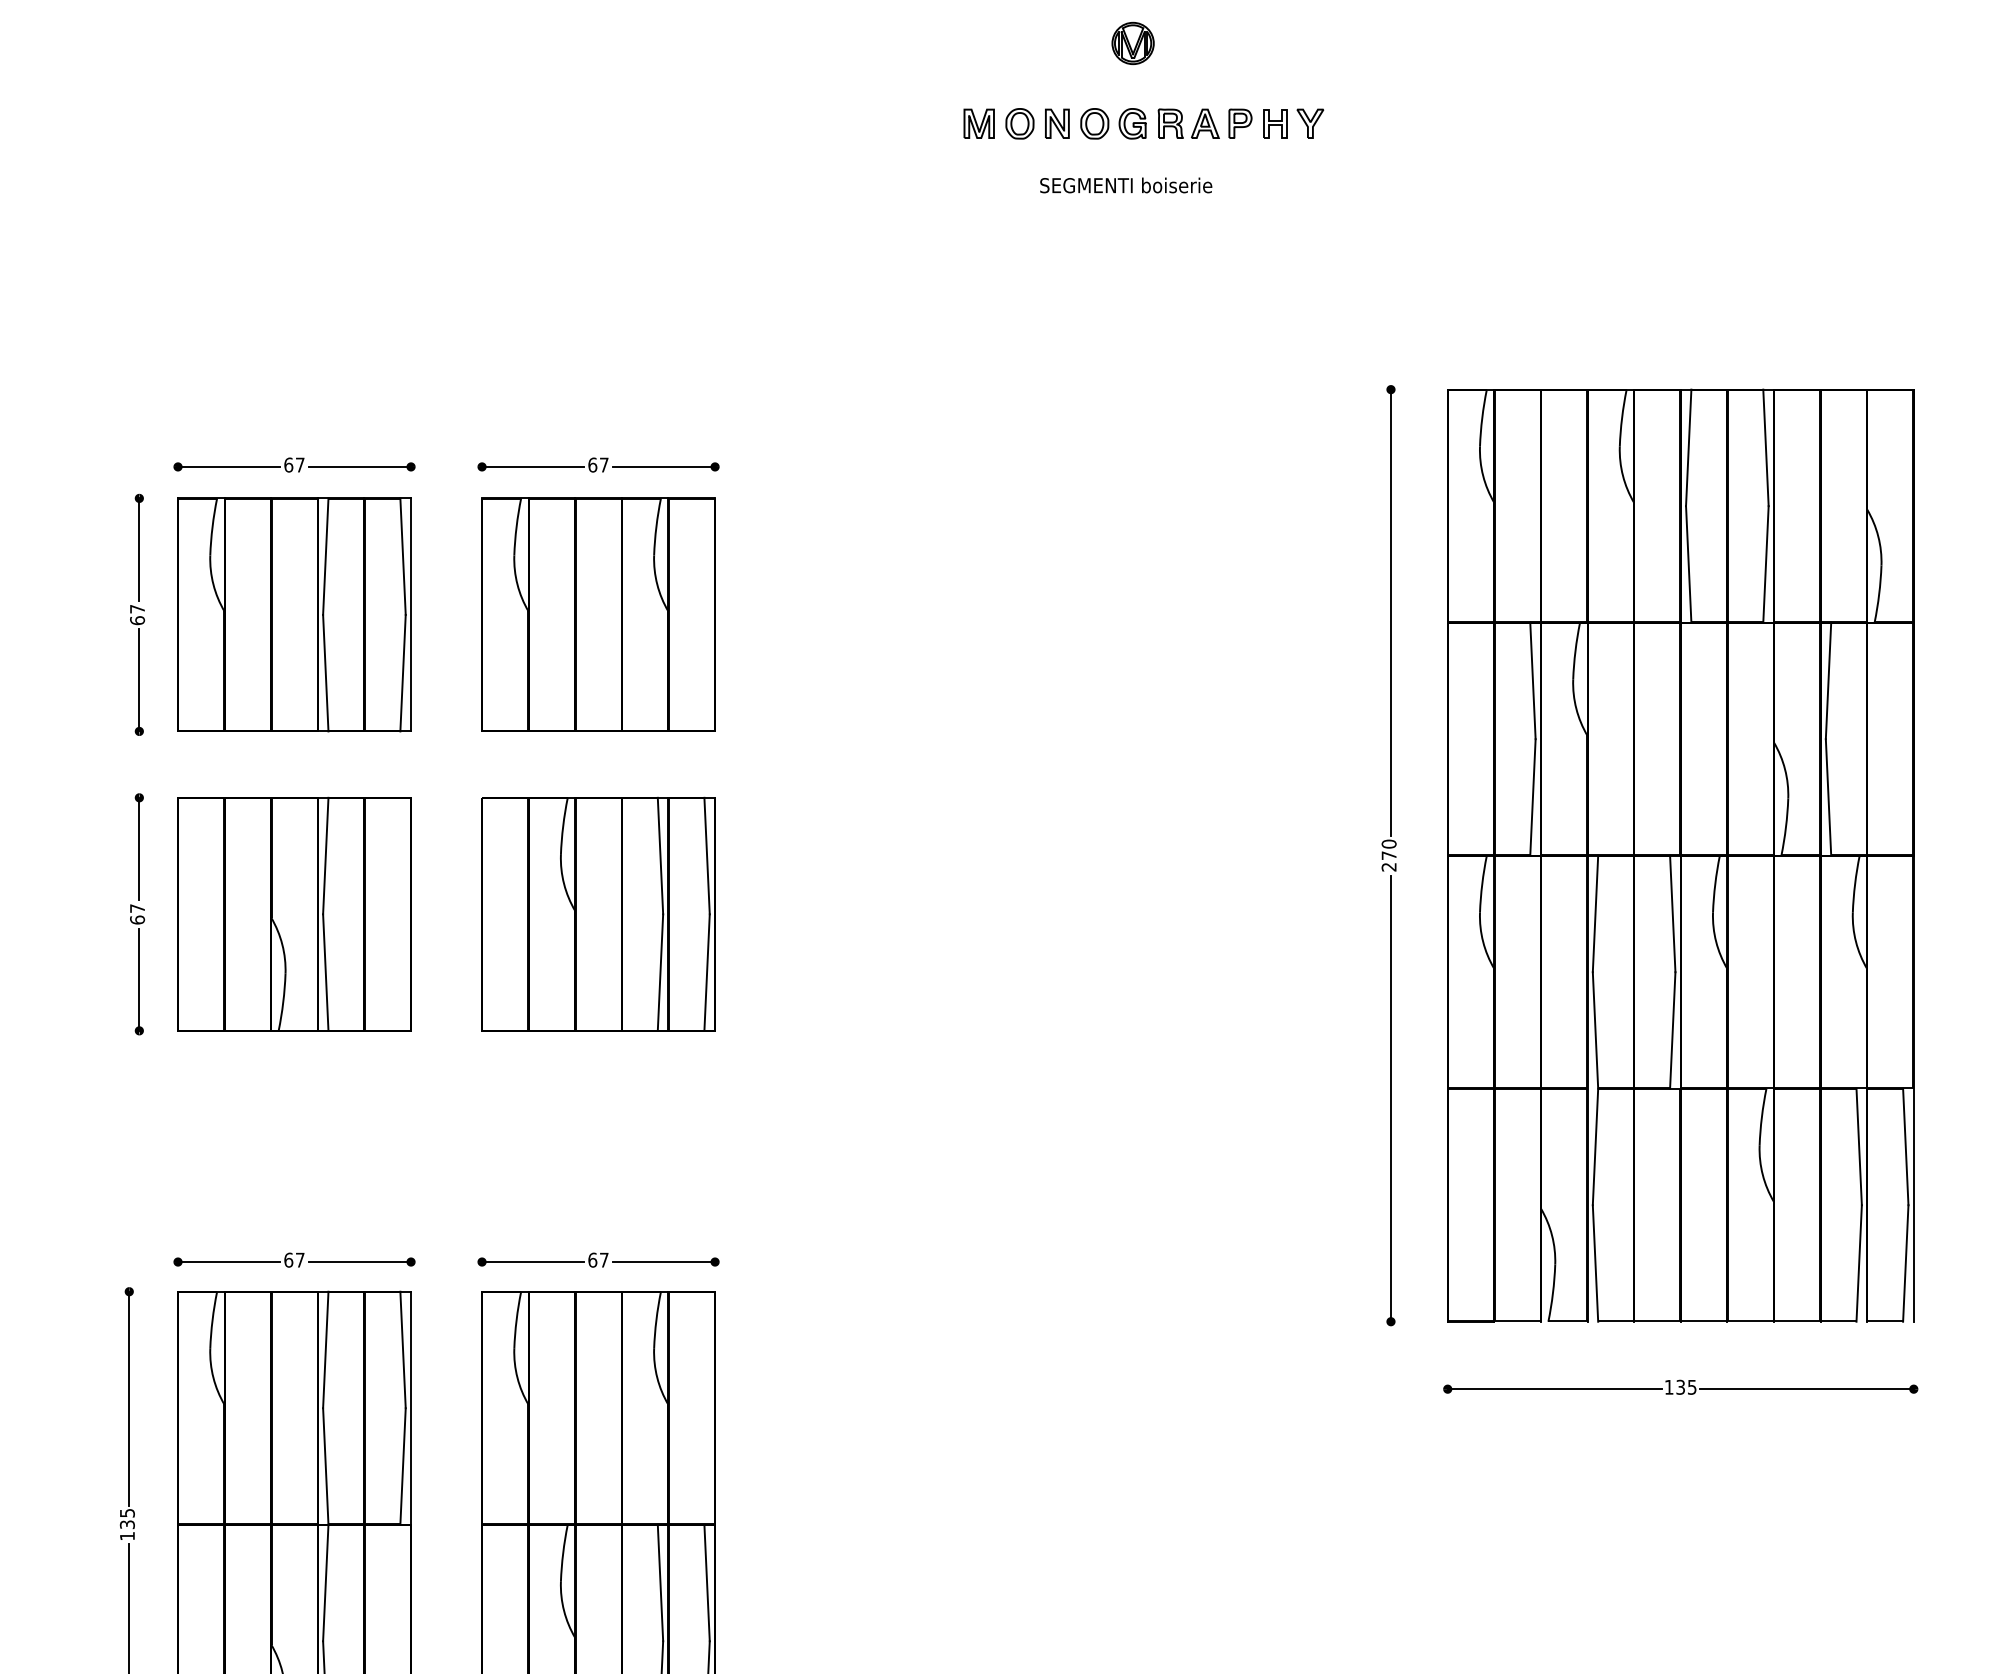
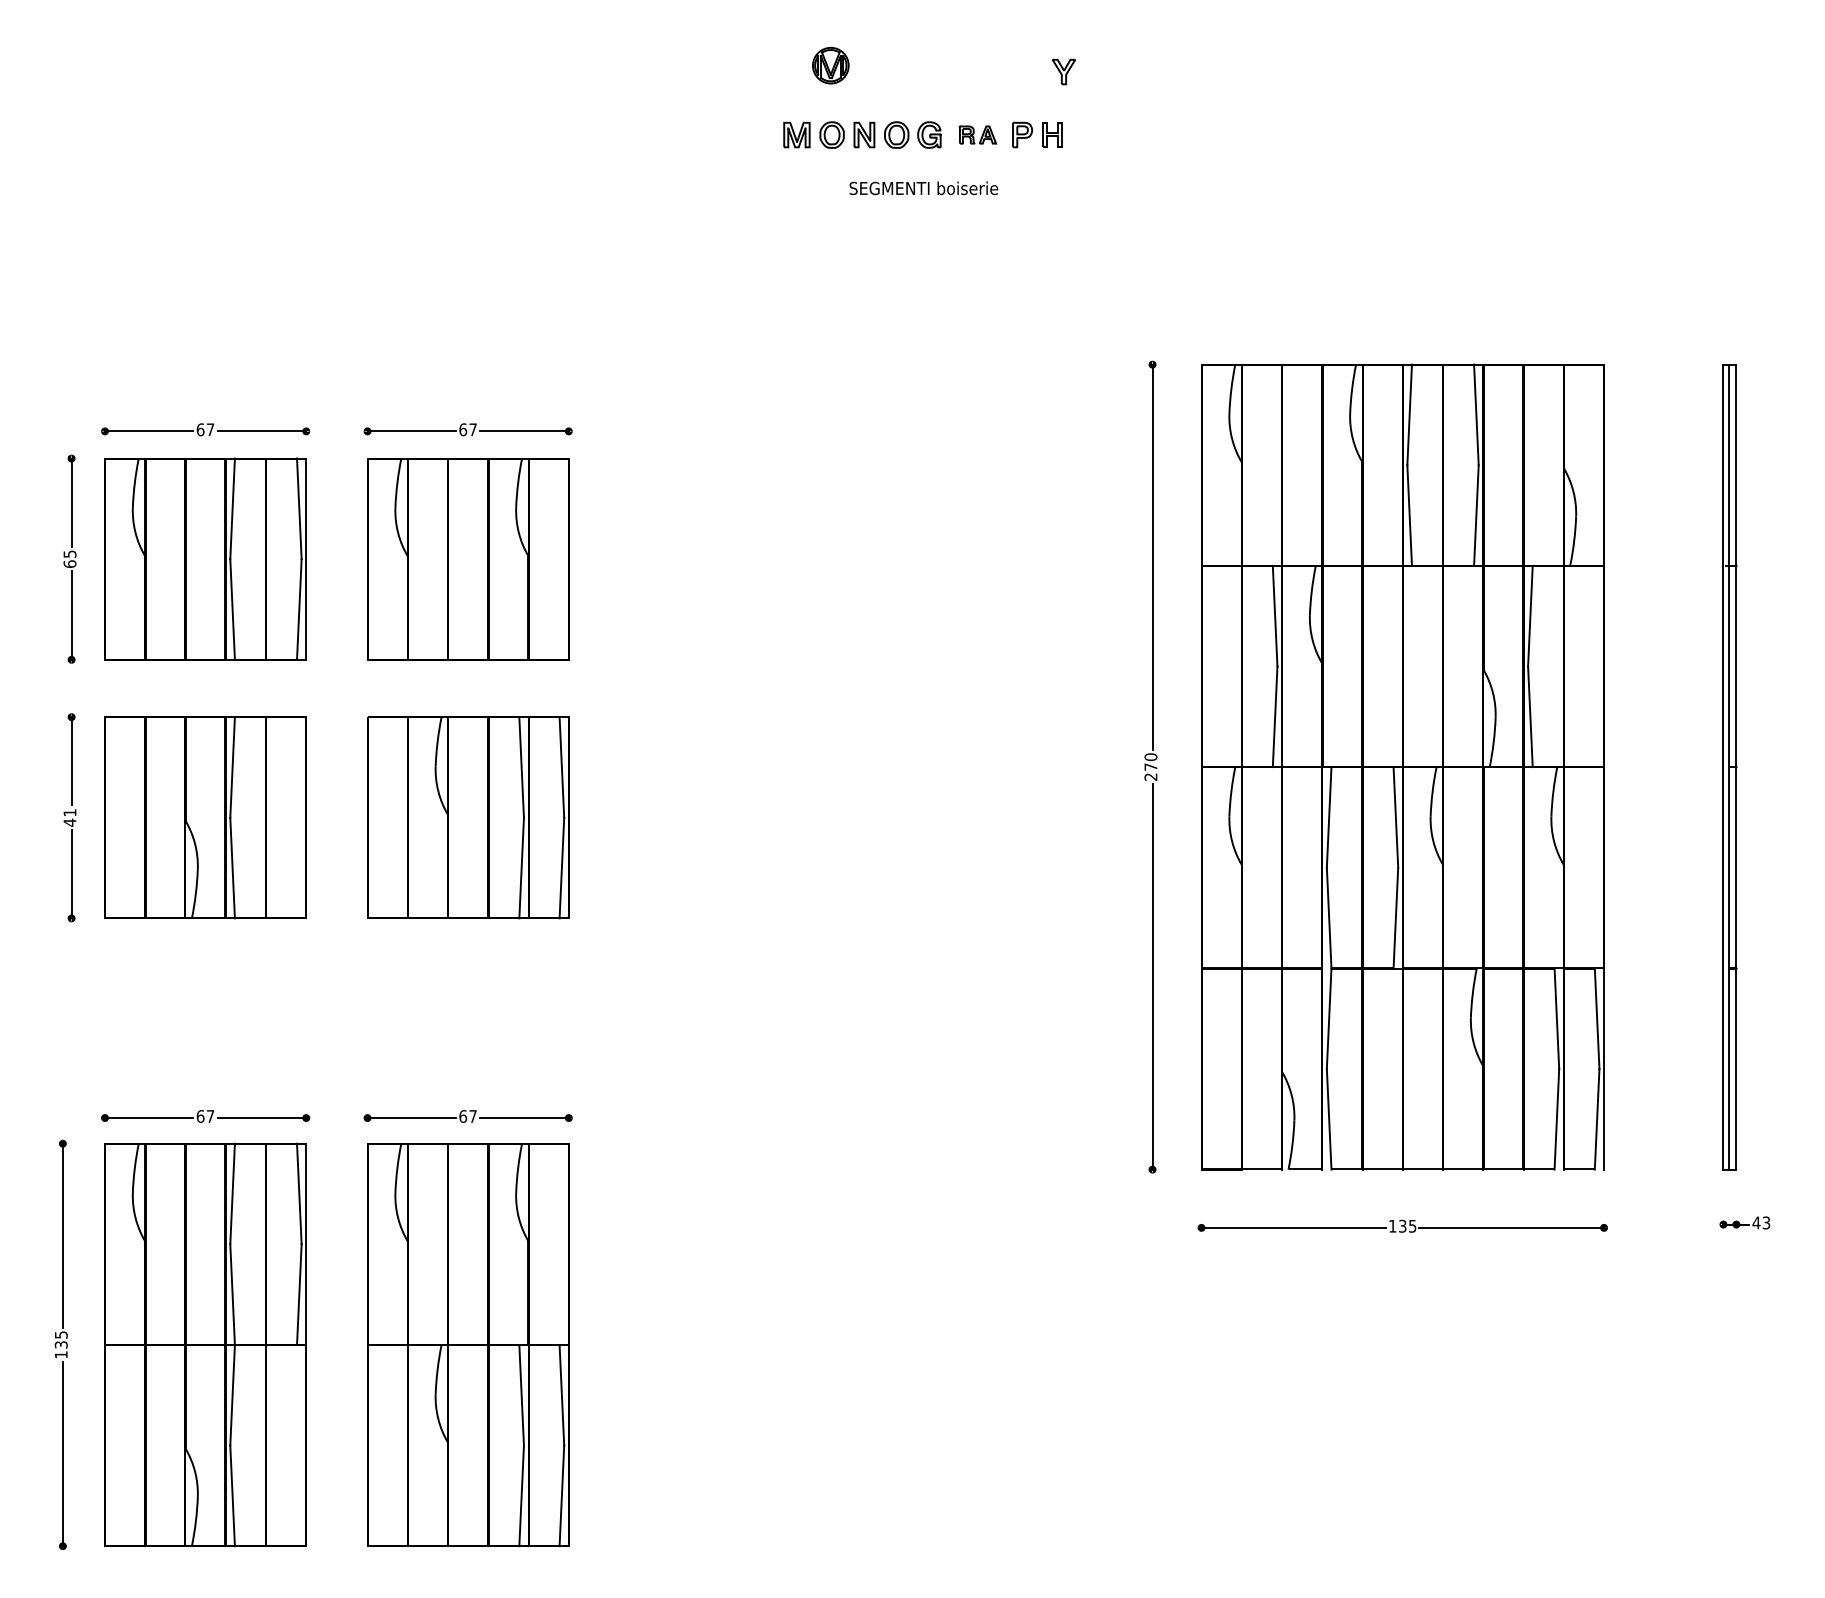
part: (1132, 43) -> (830, 65), moved
part: (1188, 123) -> (977, 134), size x0.7
part: (1309, 123) -> (1063, 71), moved
text: (136, 608) -> (69, 553), 67 -> 65
text: (136, 914) -> (69, 817), 67 -> 41

